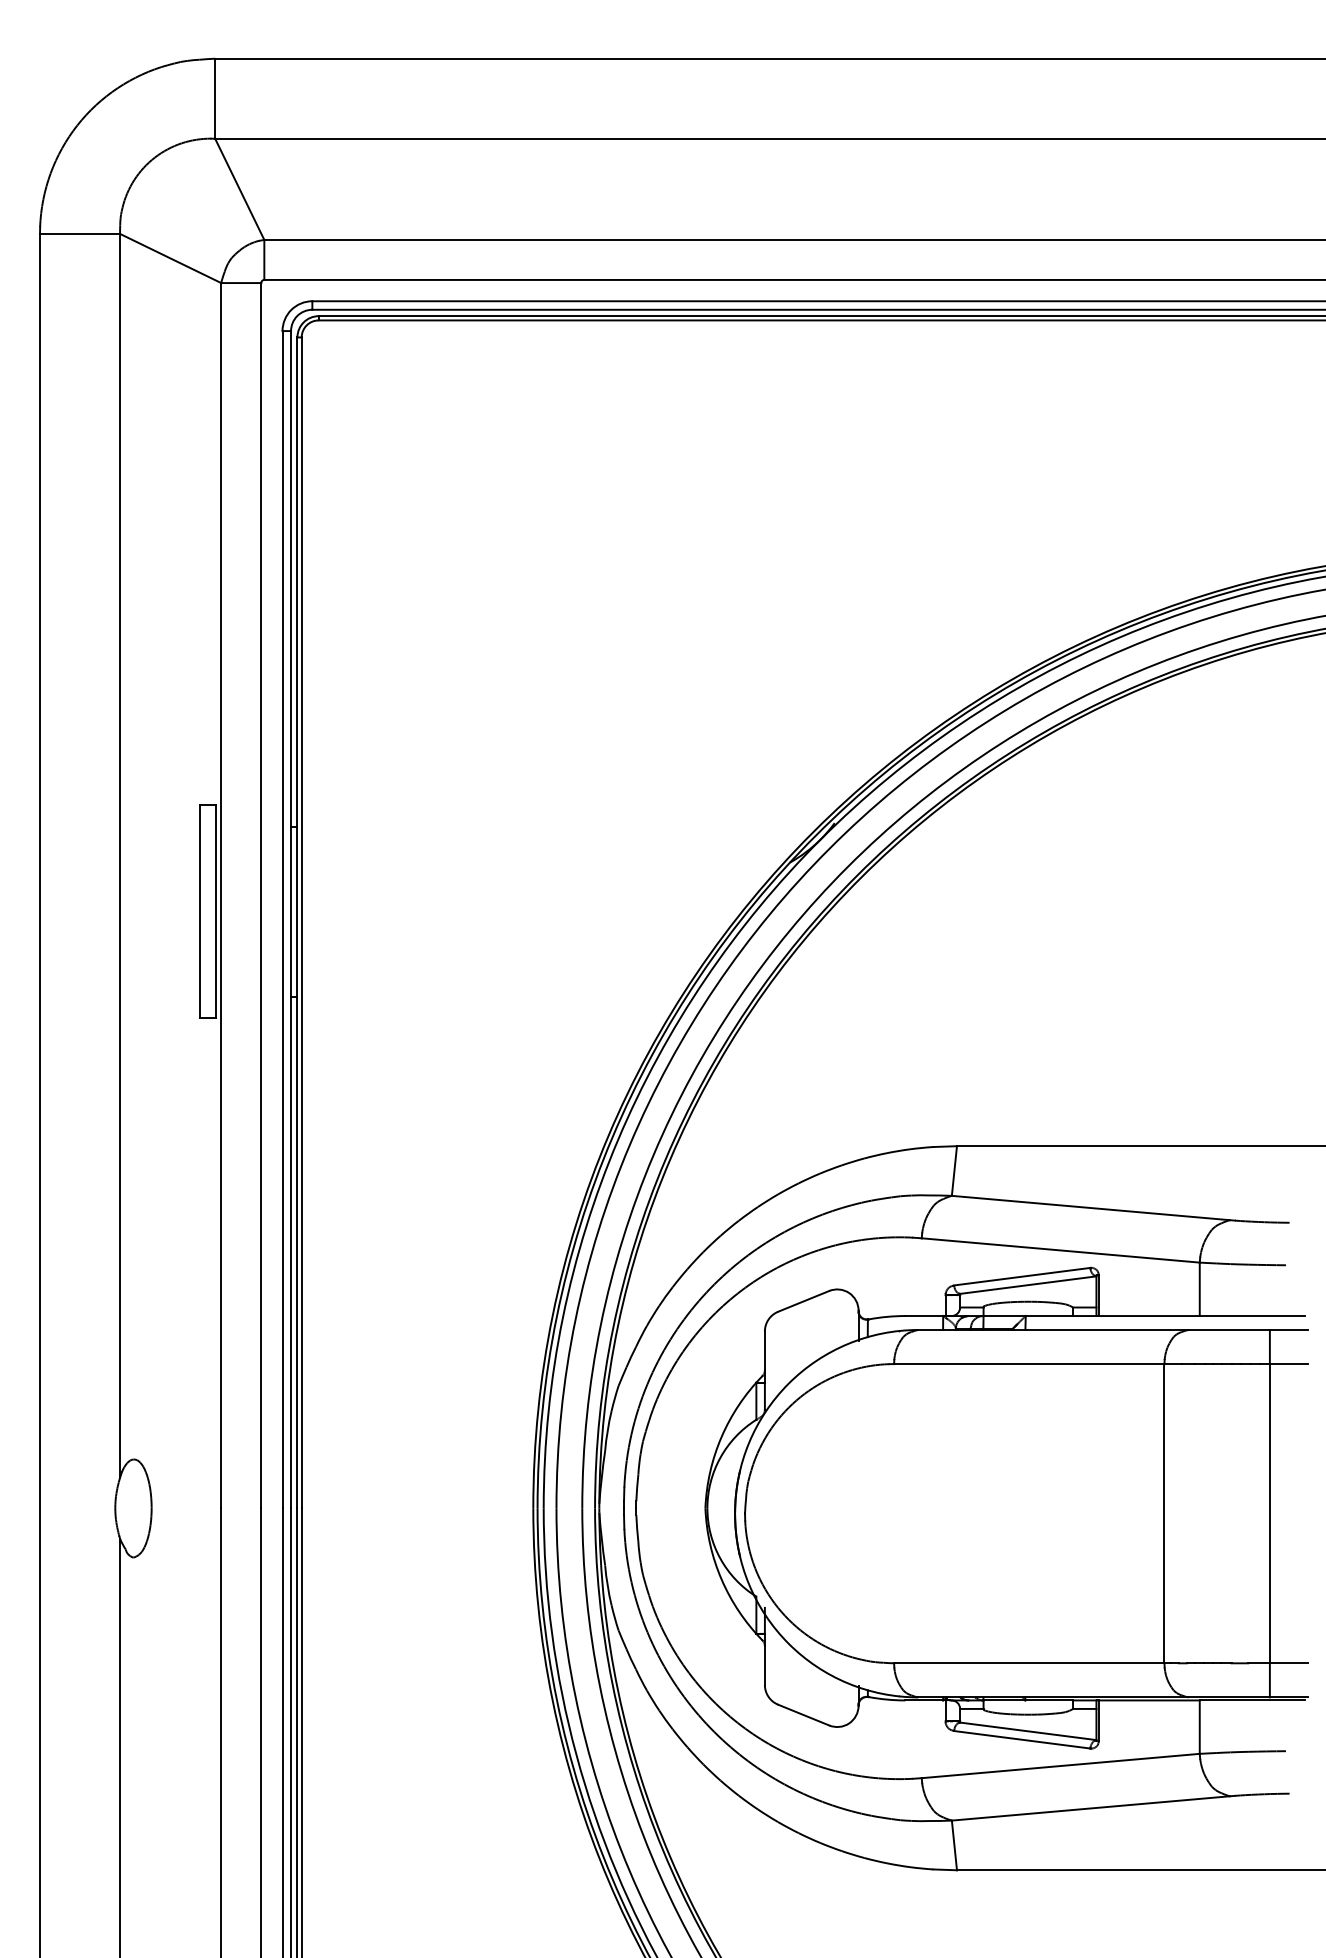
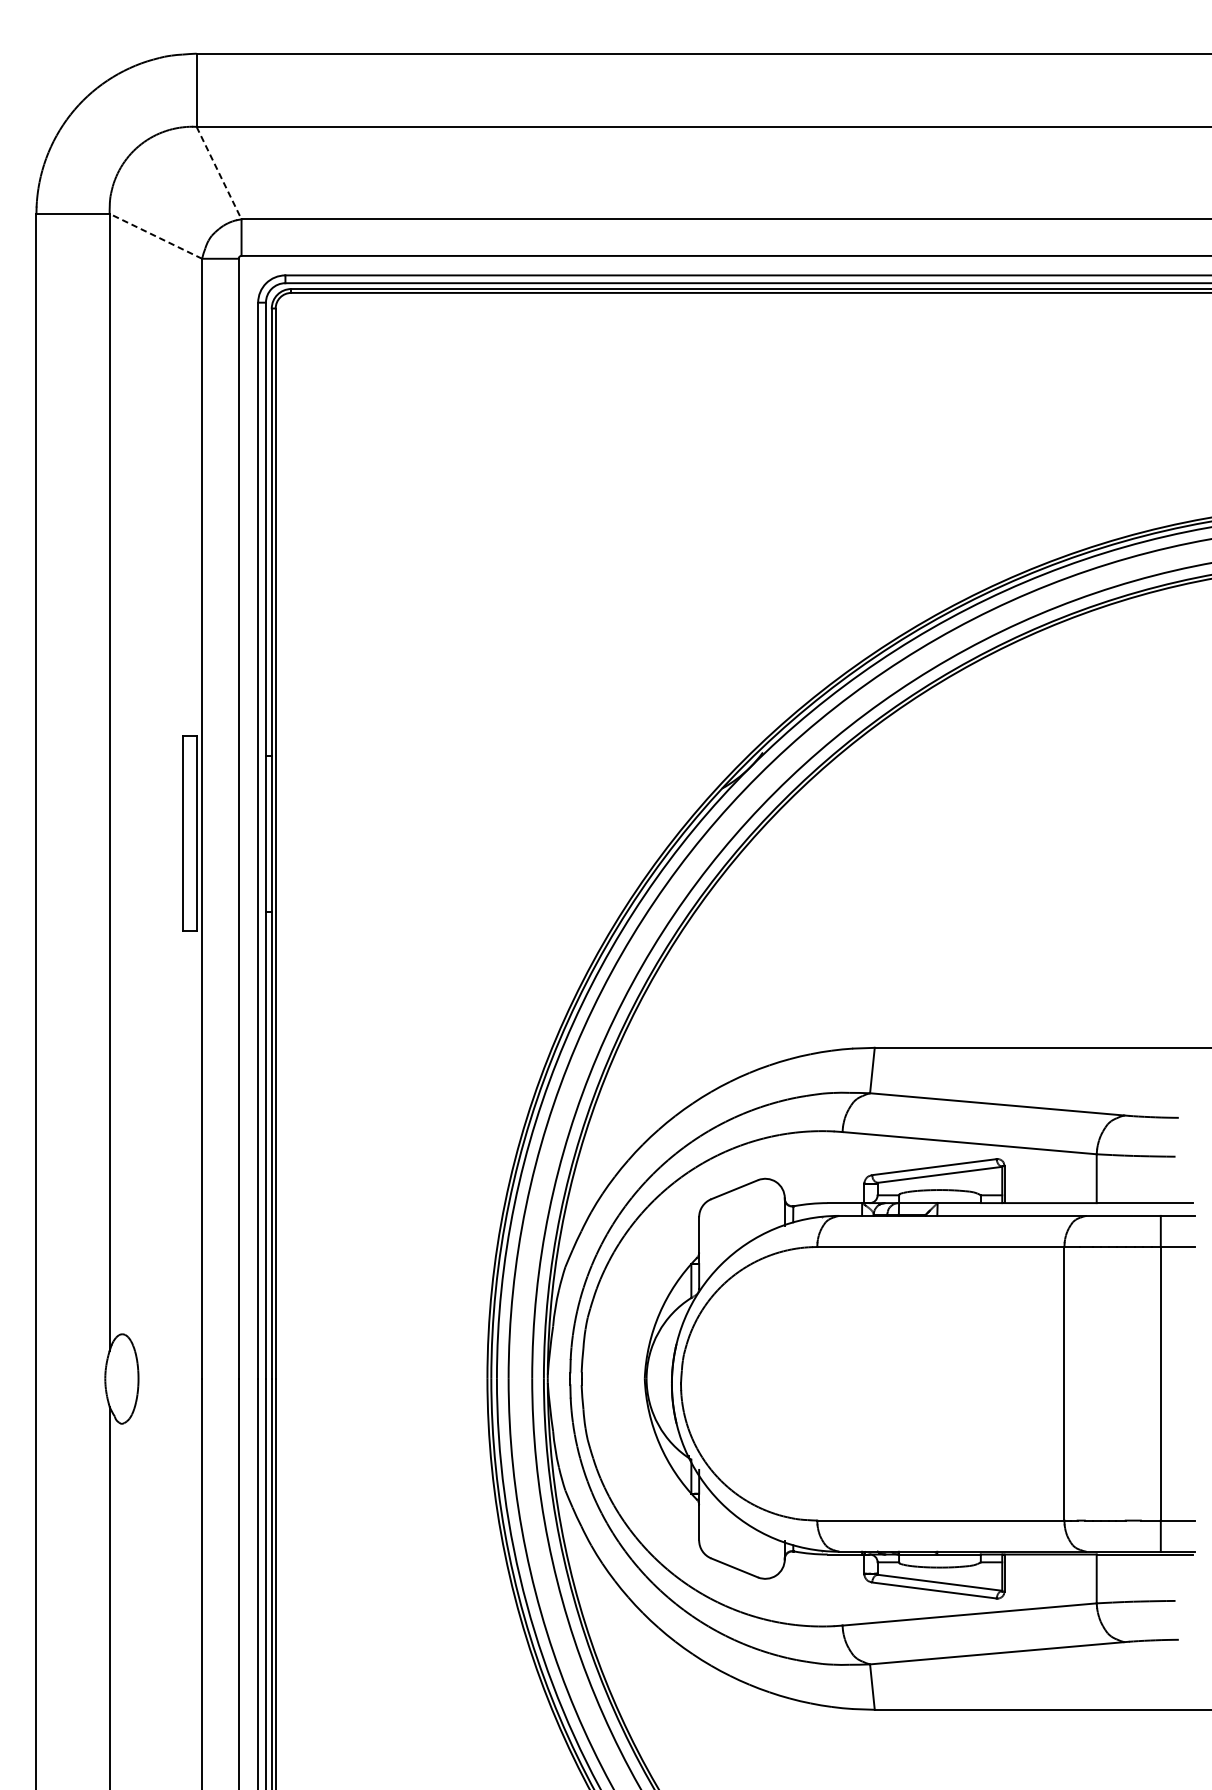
line: (239, 189) -> (218, 173), solid -> dashed
line: (170, 258) -> (155, 236), solid -> dashed

